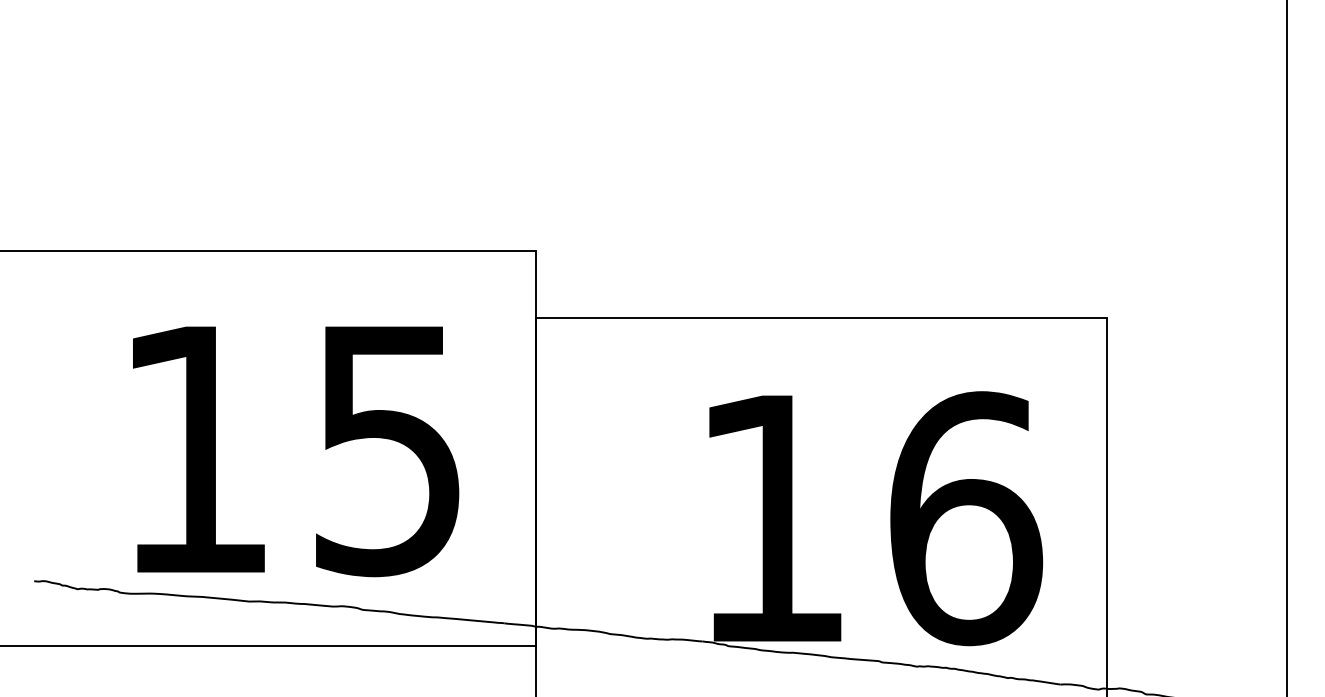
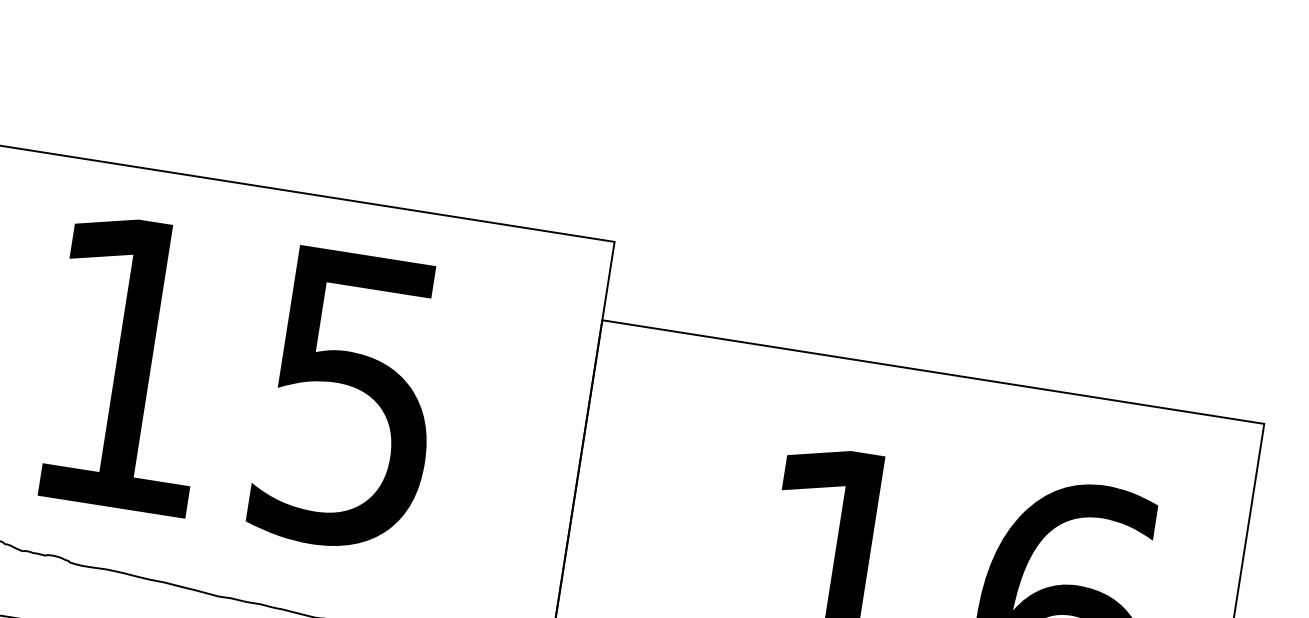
text: (296, 451) -> (243, 384), moved

